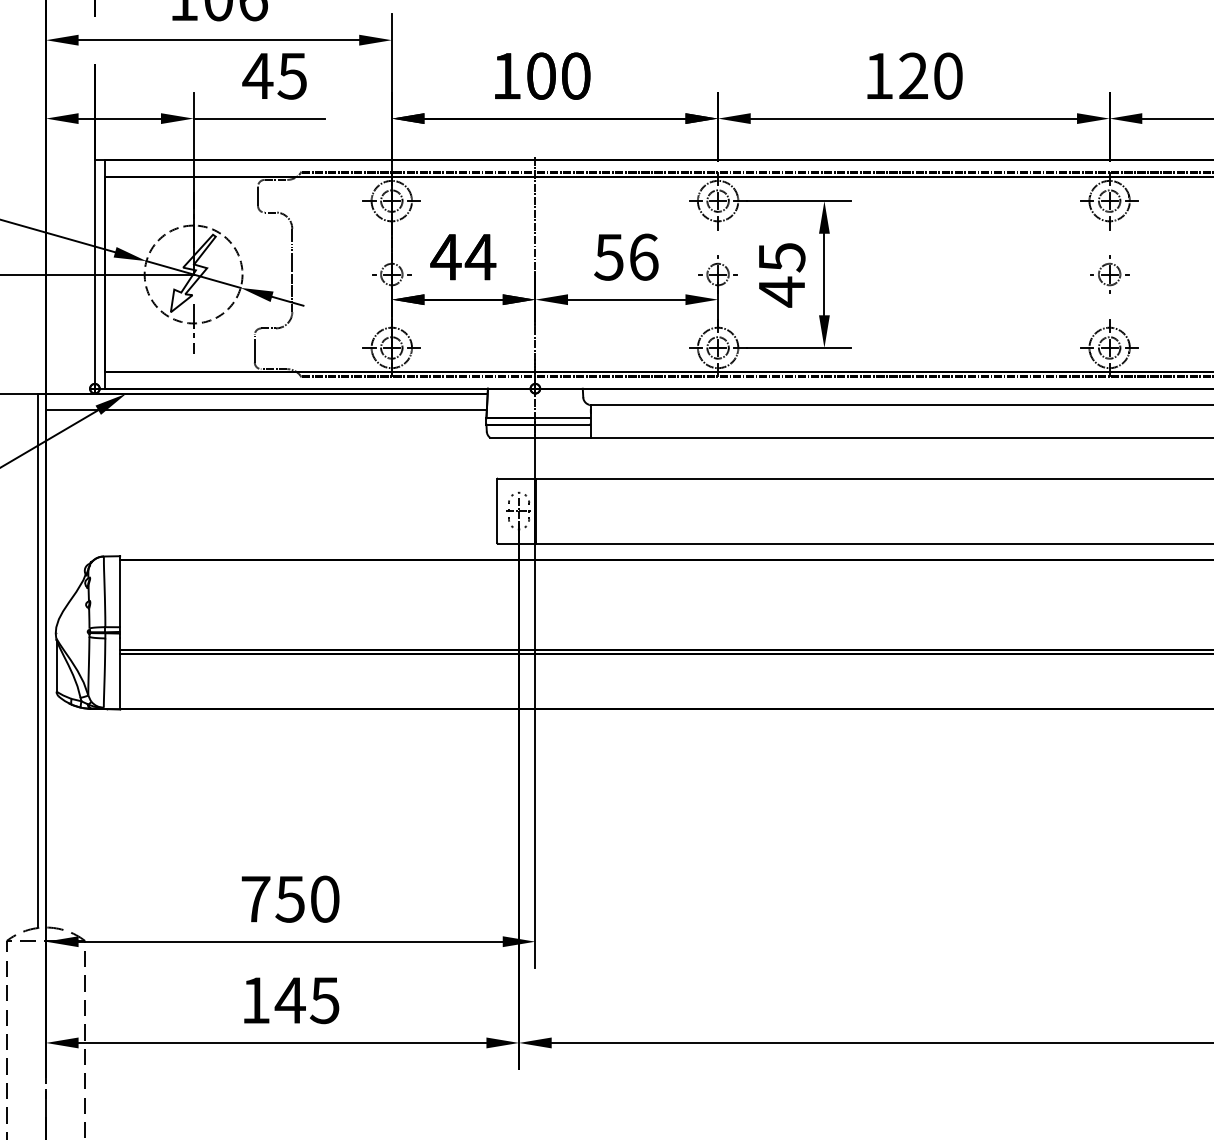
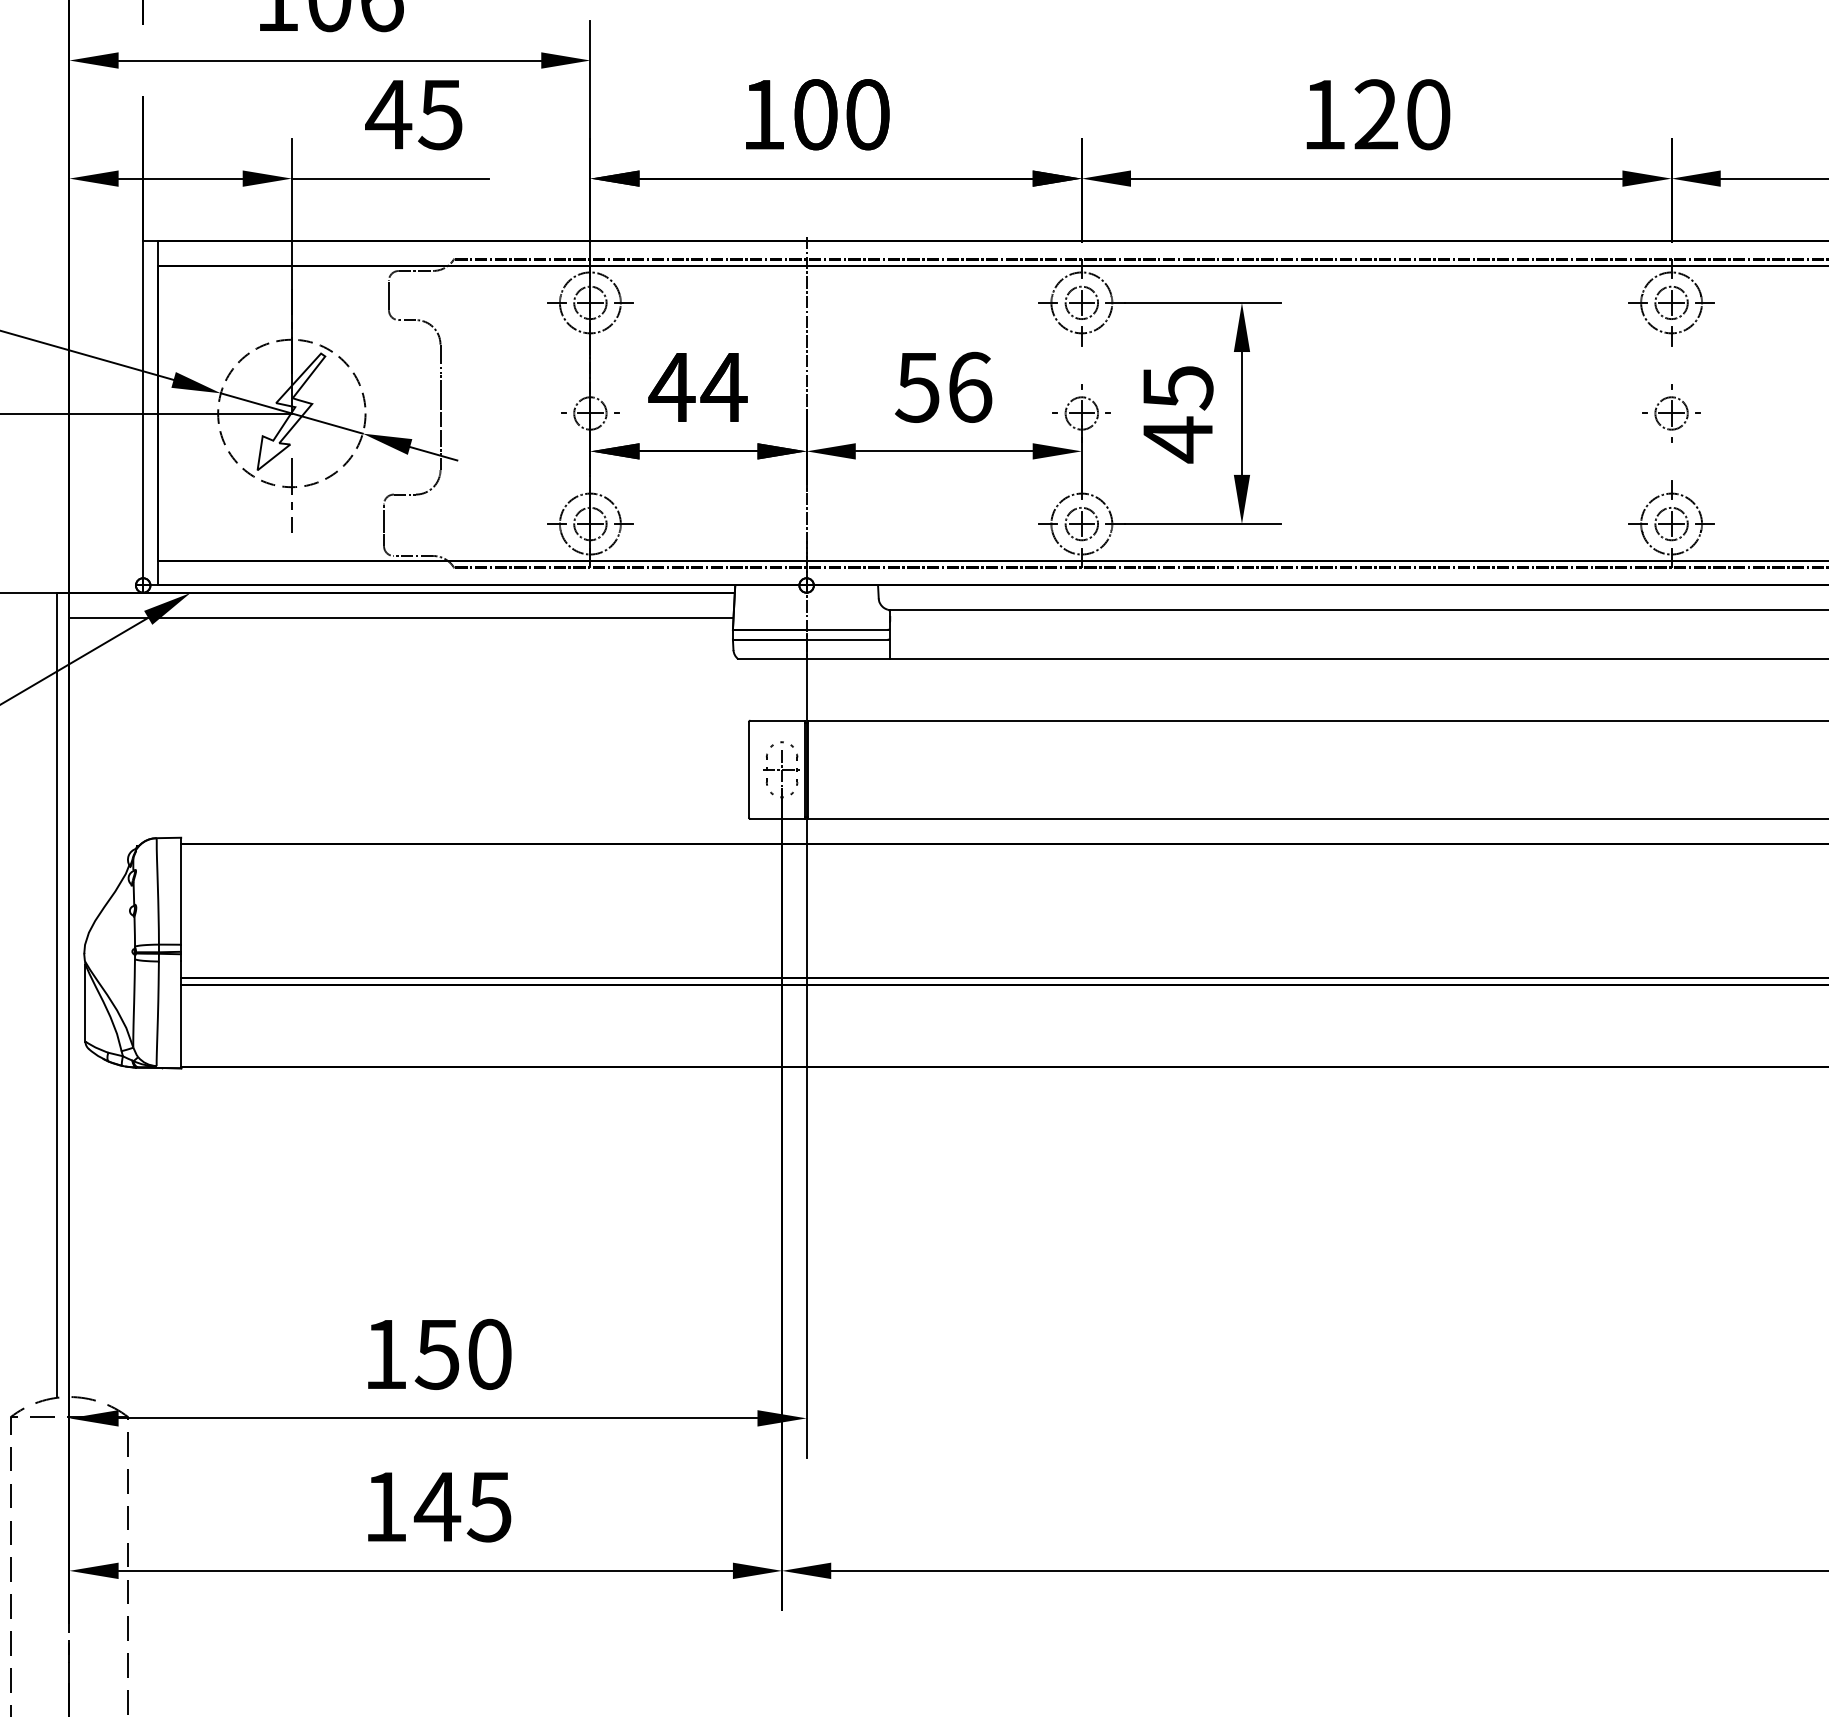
text: (255, 899) -> (385, 1354), 750 -> 150

